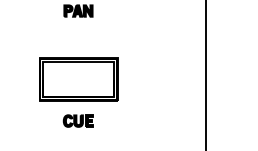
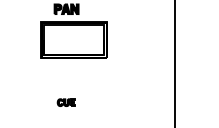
part: (78, 79) -> (74, 40), moved
part: (77, 120) -> (65, 102), size x0.7

